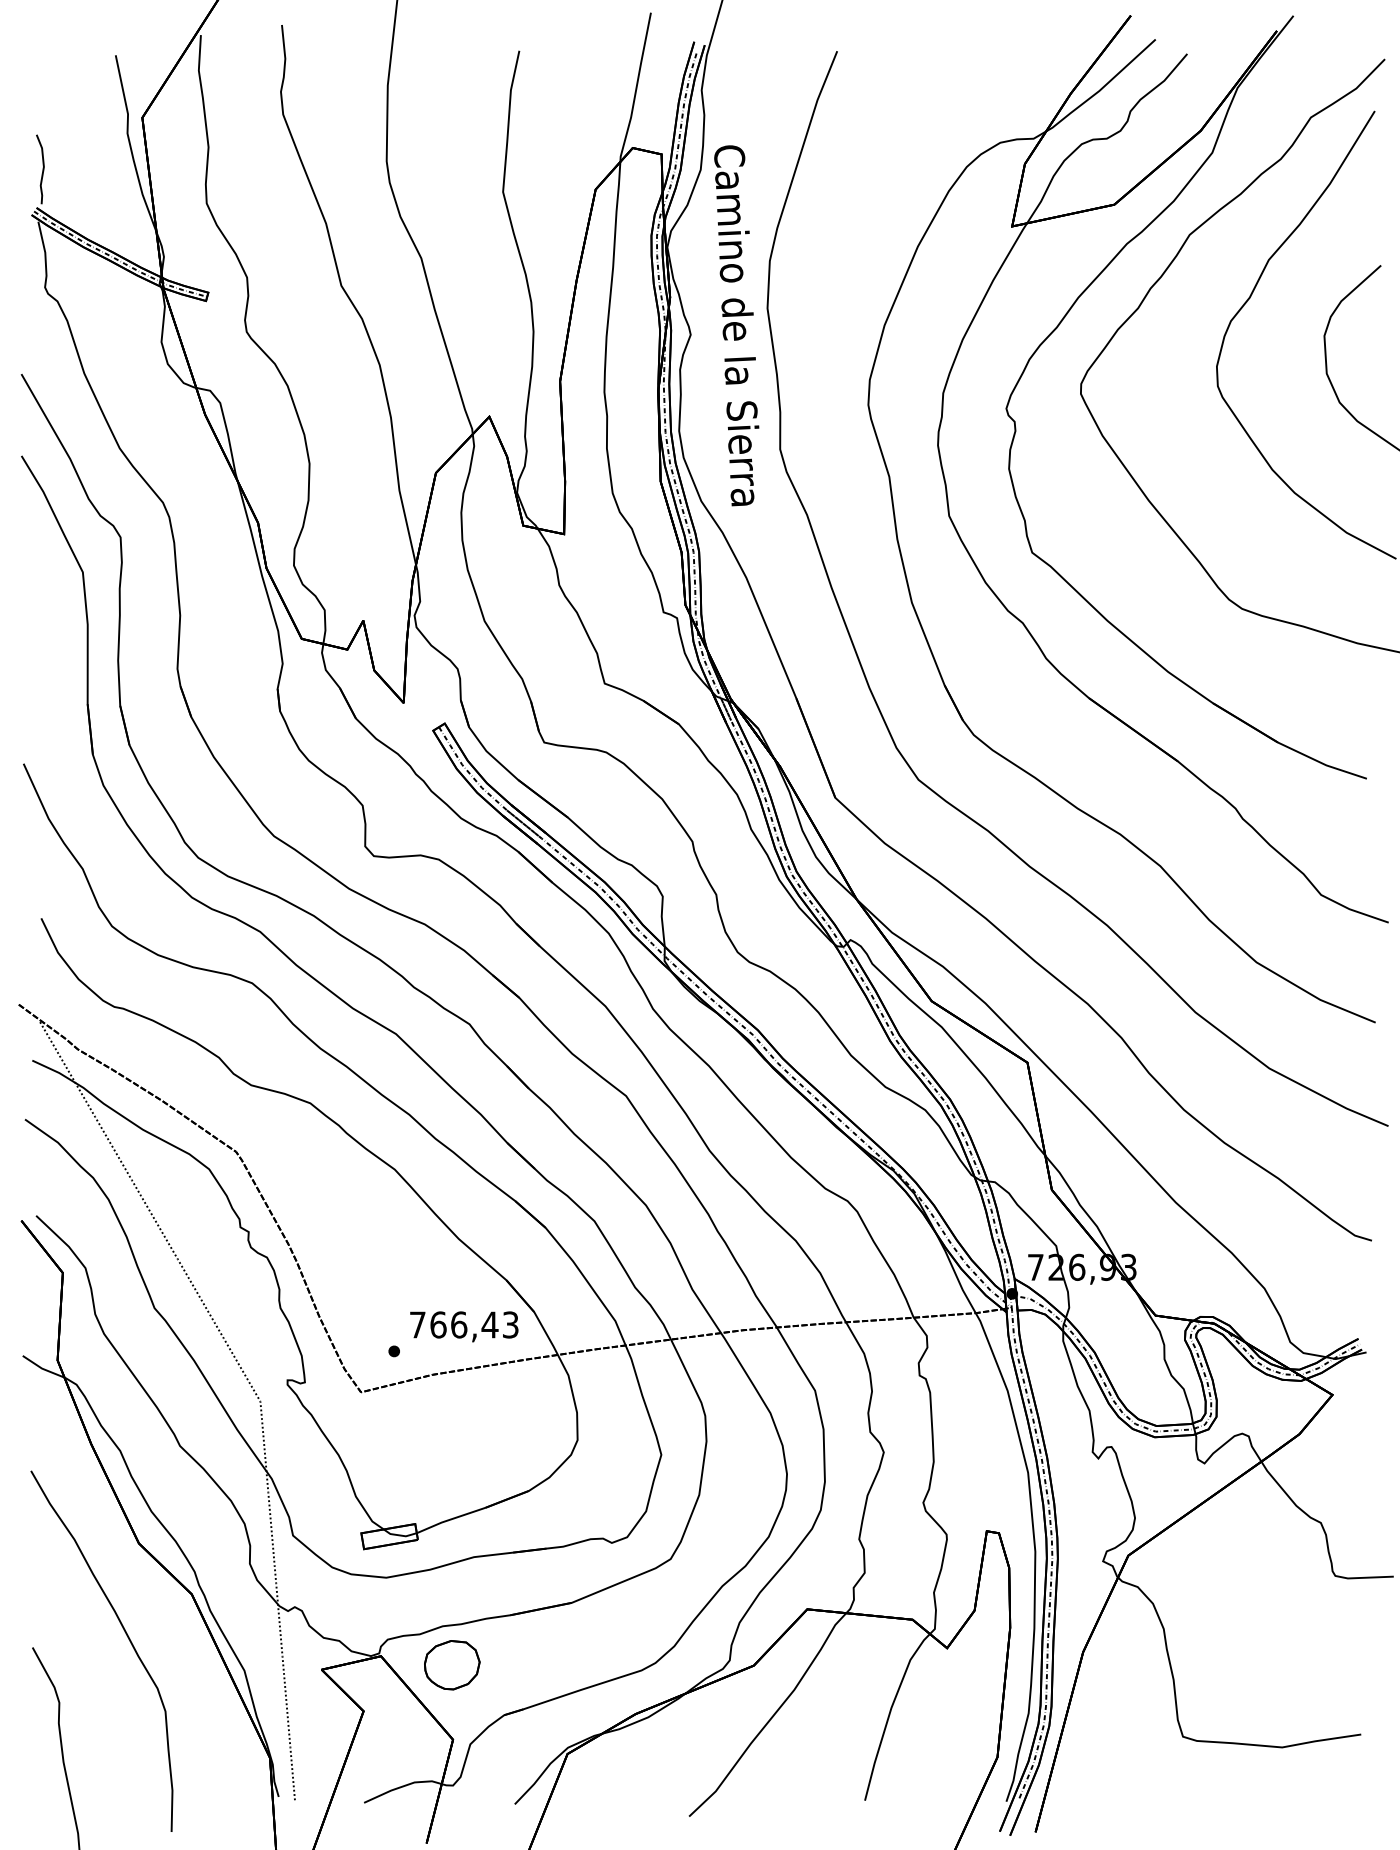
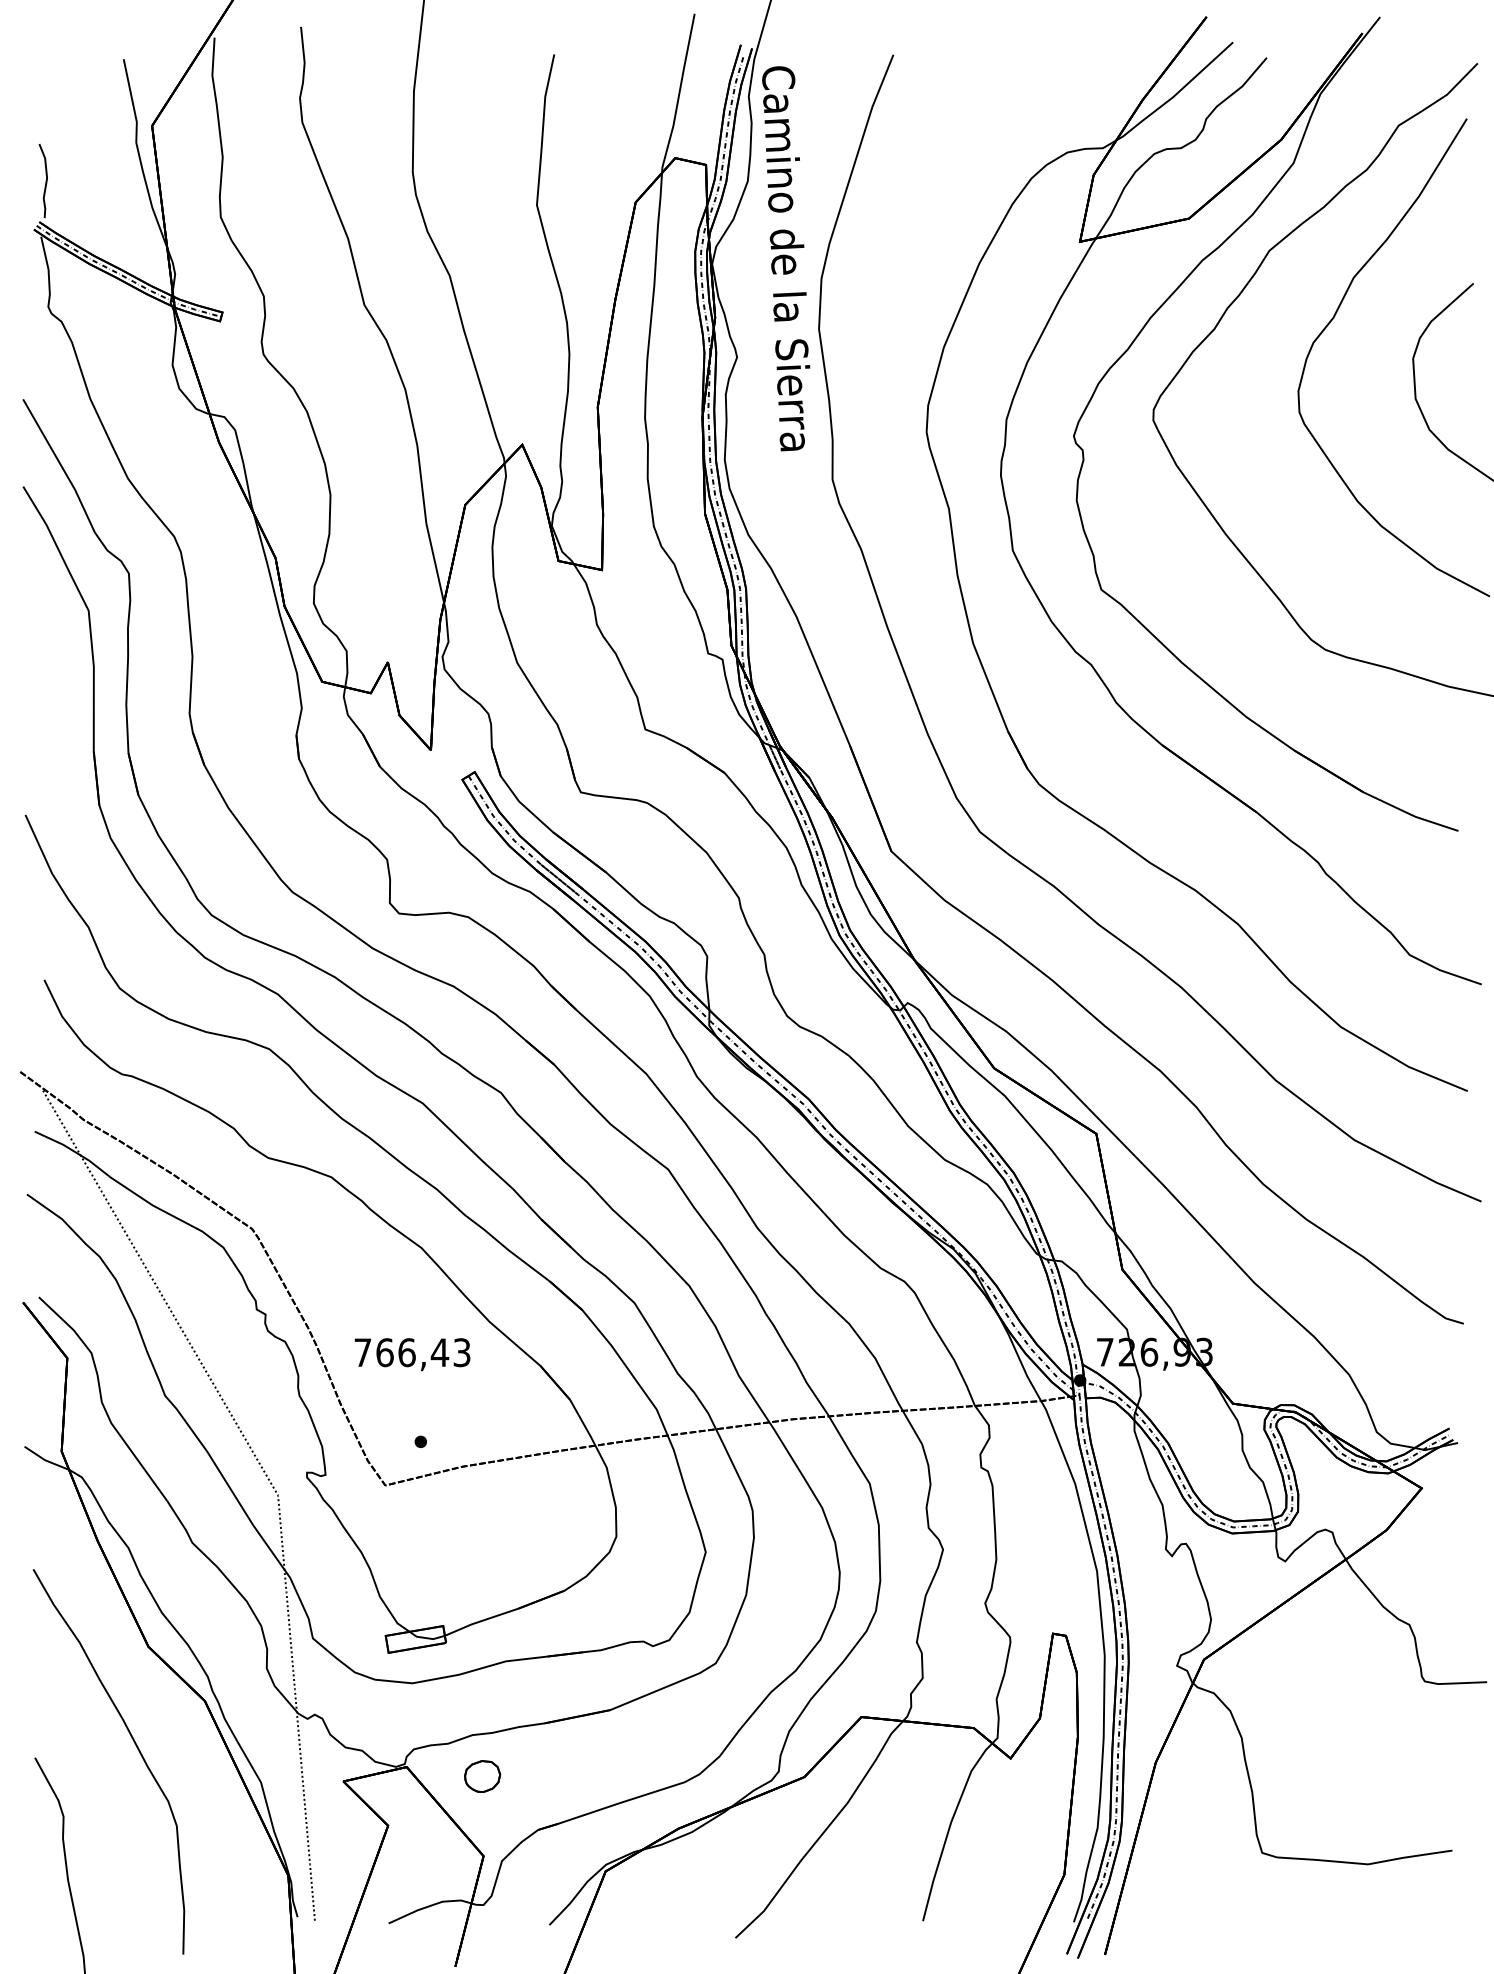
text: (737, 325) -> (786, 258), moved
text: (464, 1326) -> (412, 1354), moved
part: (452, 1665) -> (482, 1776), size x0.6

